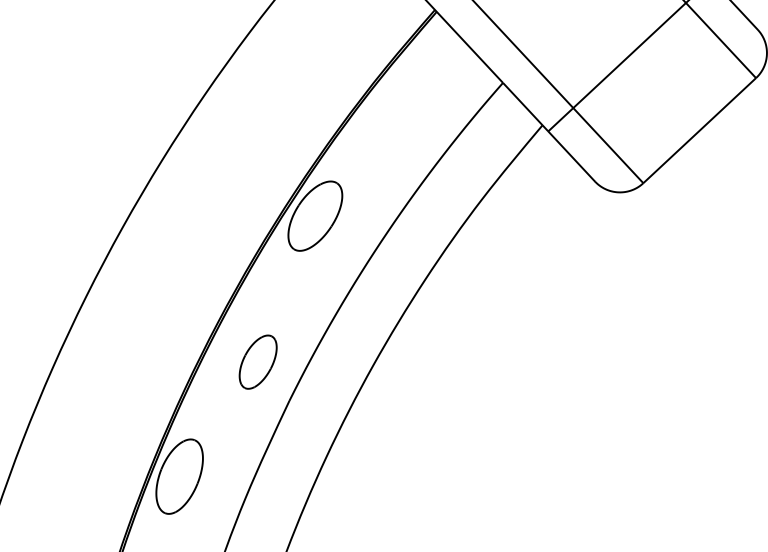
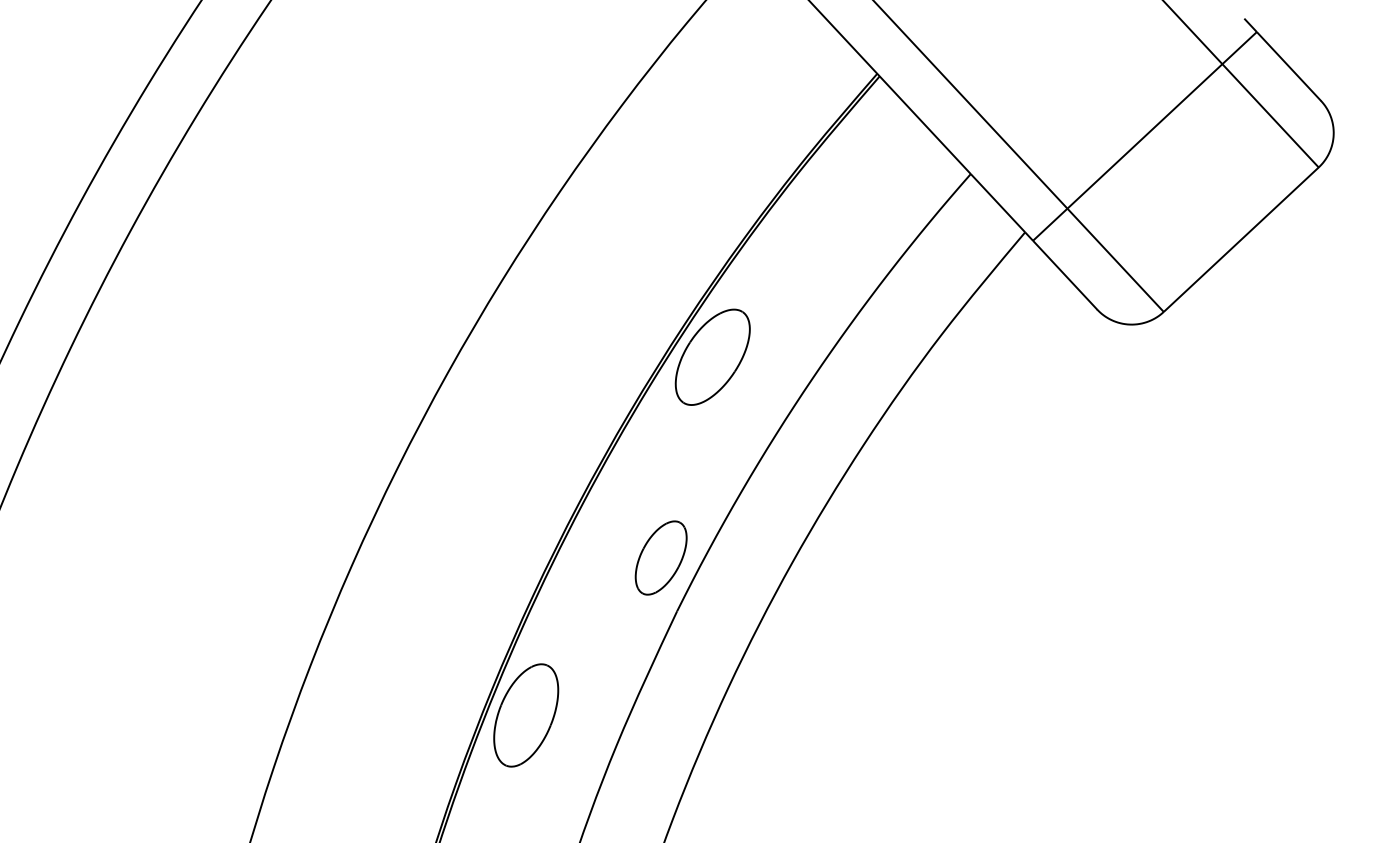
part: (257, 361) -> (660, 557), moved

